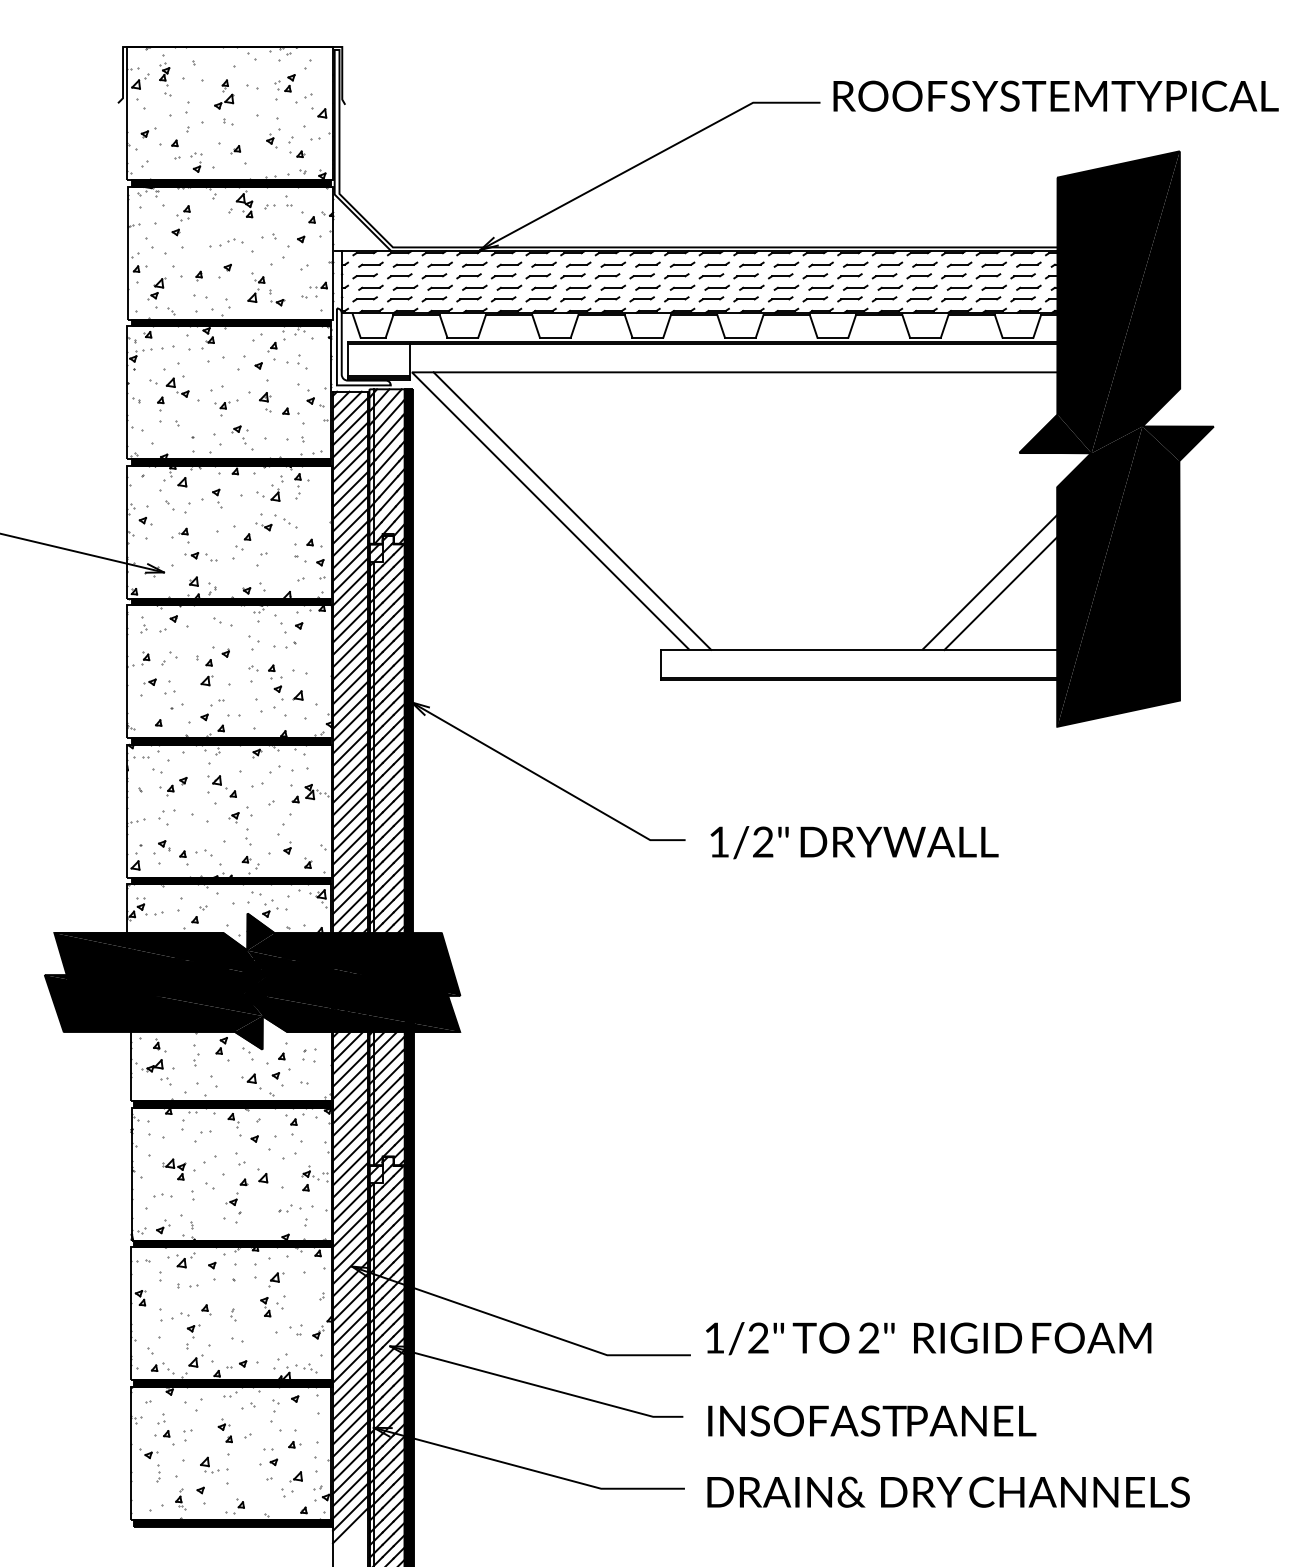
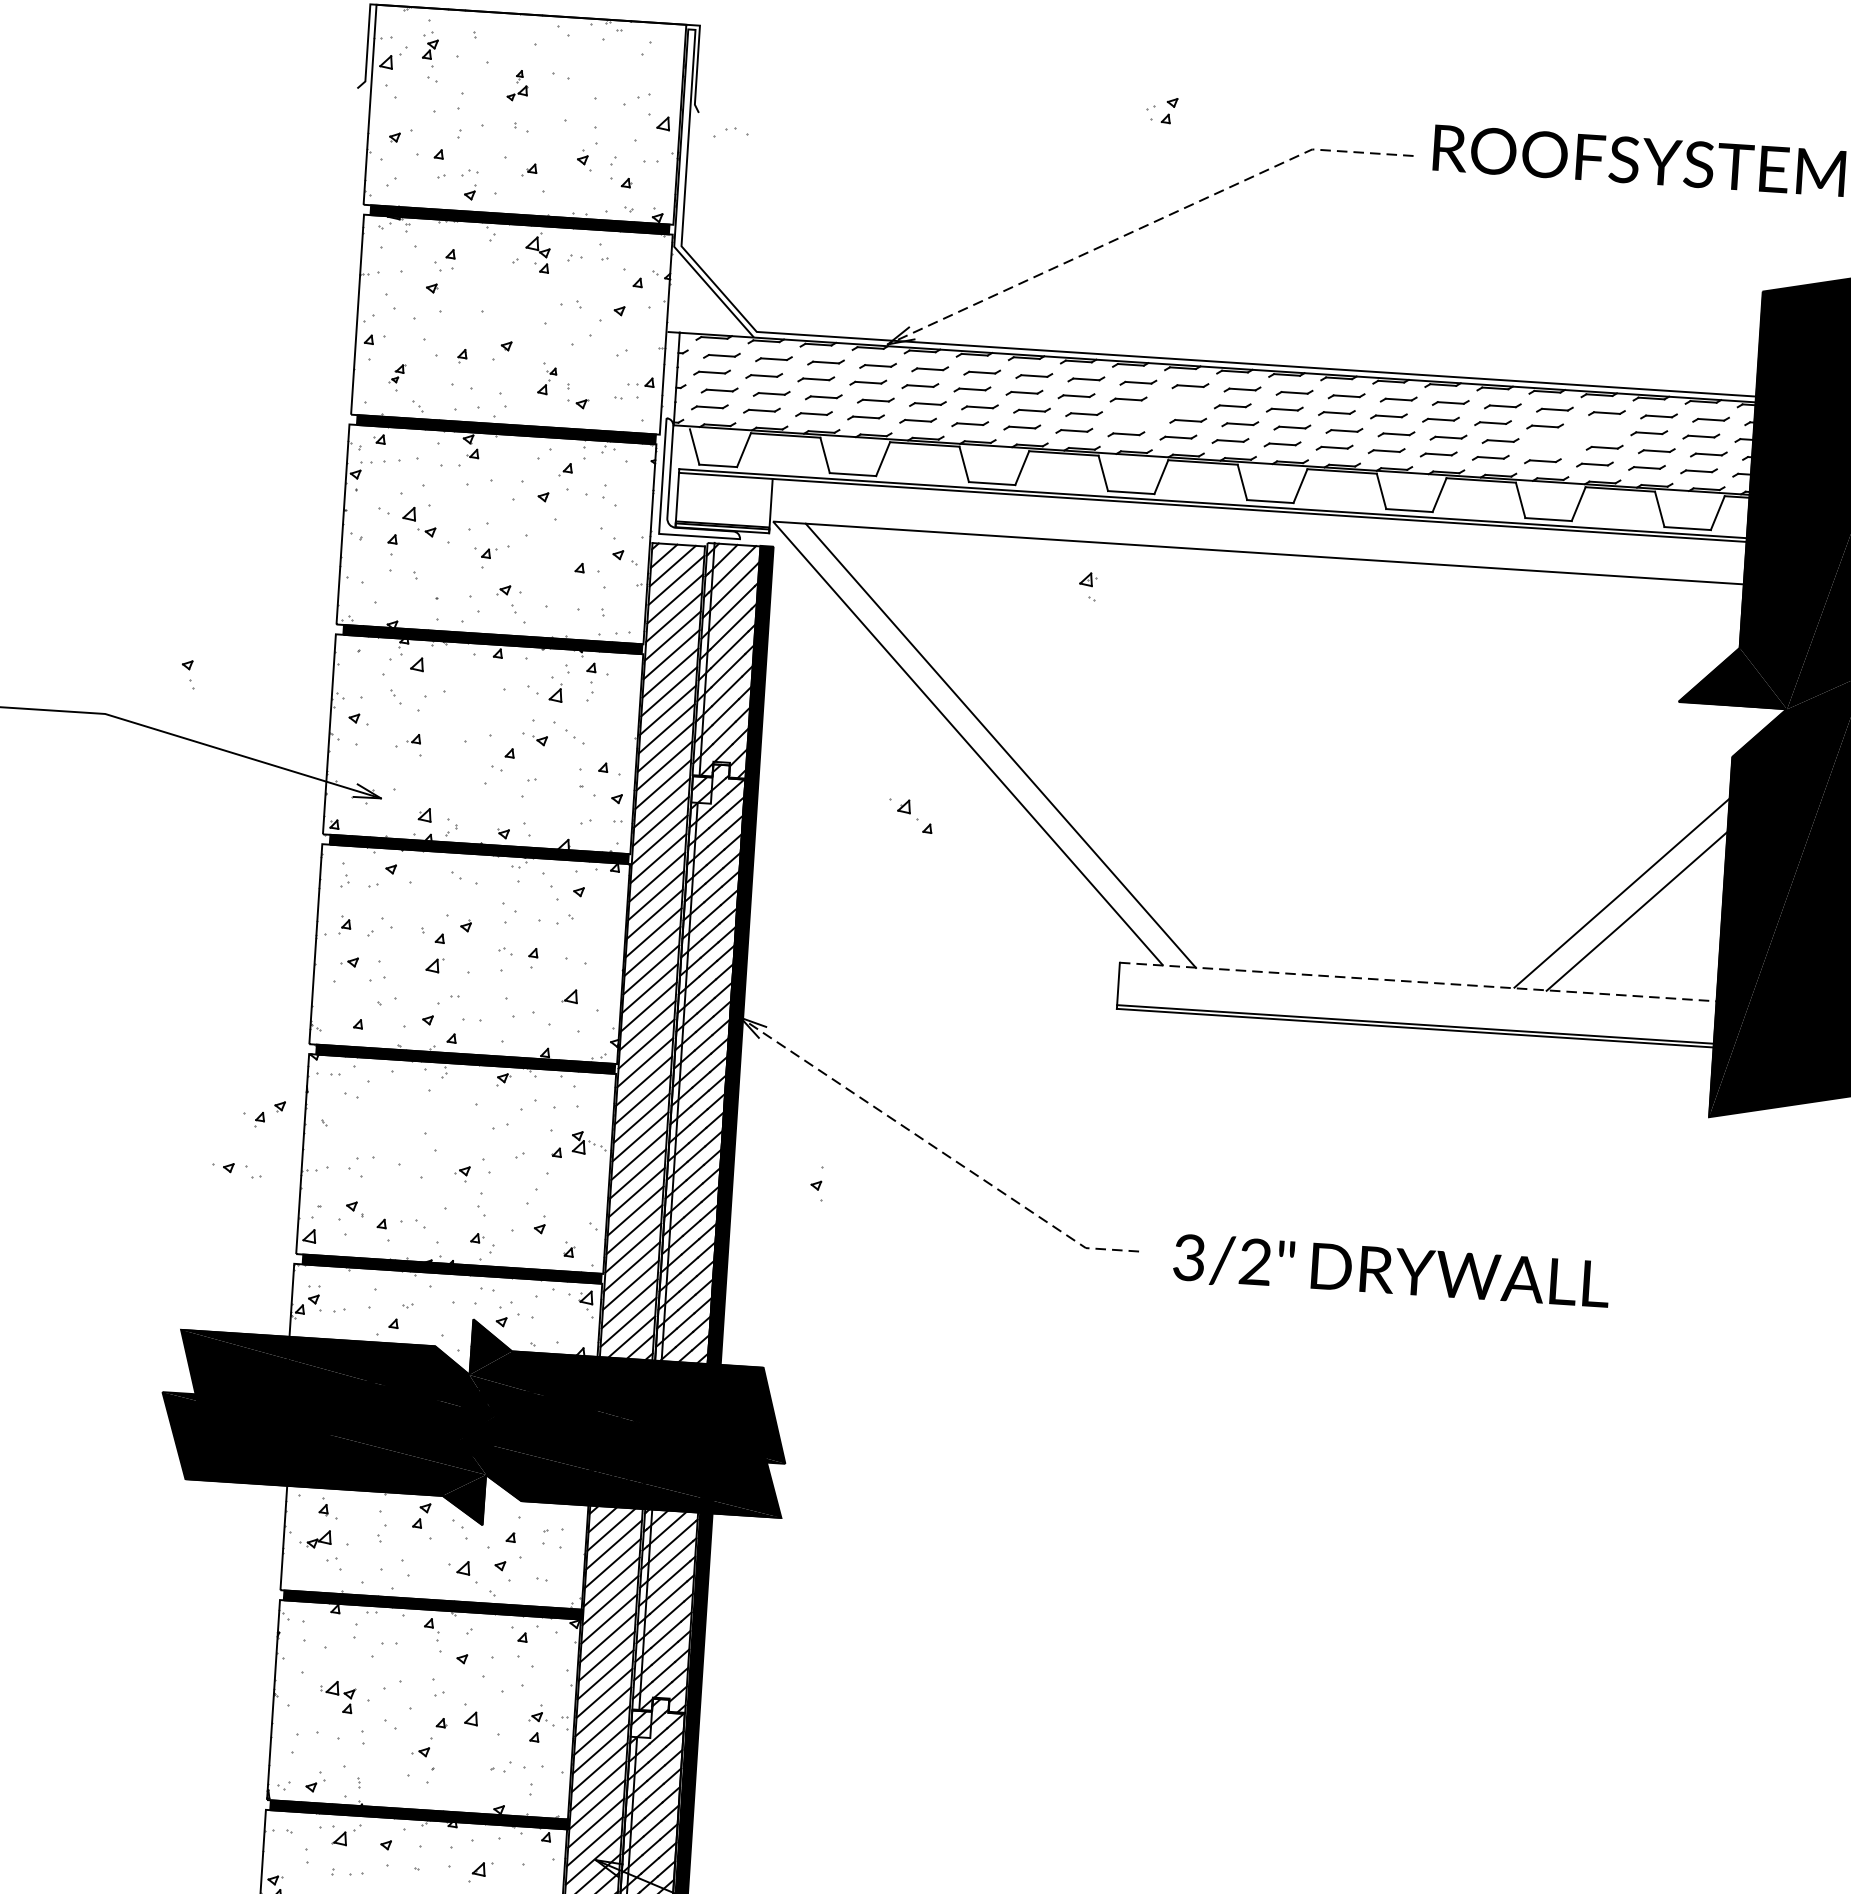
part: (284, 83) -> (1161, 110), moved
part: (224, 94) -> (518, 85), size x0.7
line: (647, 160) -> (1147, 225), solid -> dashed
part: (231, 242) -> (731, 132), moved
part: (662, 281) -> (1158, 409), removed
part: (939, 281) -> (1575, 436), removed
part: (256, 287) -> (547, 378), size x0.7
part: (156, 292) -> (396, 376), size x0.6
part: (265, 402) -> (1088, 587), moved
part: (217, 498) -> (188, 674), moved
part: (200, 556) -> (236, 1169), moved
line: (862, 649) -> (1423, 982), solid -> dashed
part: (278, 688) -> (817, 1184), moved
line: (546, 780) -> (935, 1148), solid -> dashed
part: (173, 786) -> (264, 1113), moved
part: (221, 786) -> (910, 816), moved
text: (719, 841) -> (1189, 1256), 1/2" -> 3/2"
part: (162, 1195) -> (318, 1734), size x1.6

